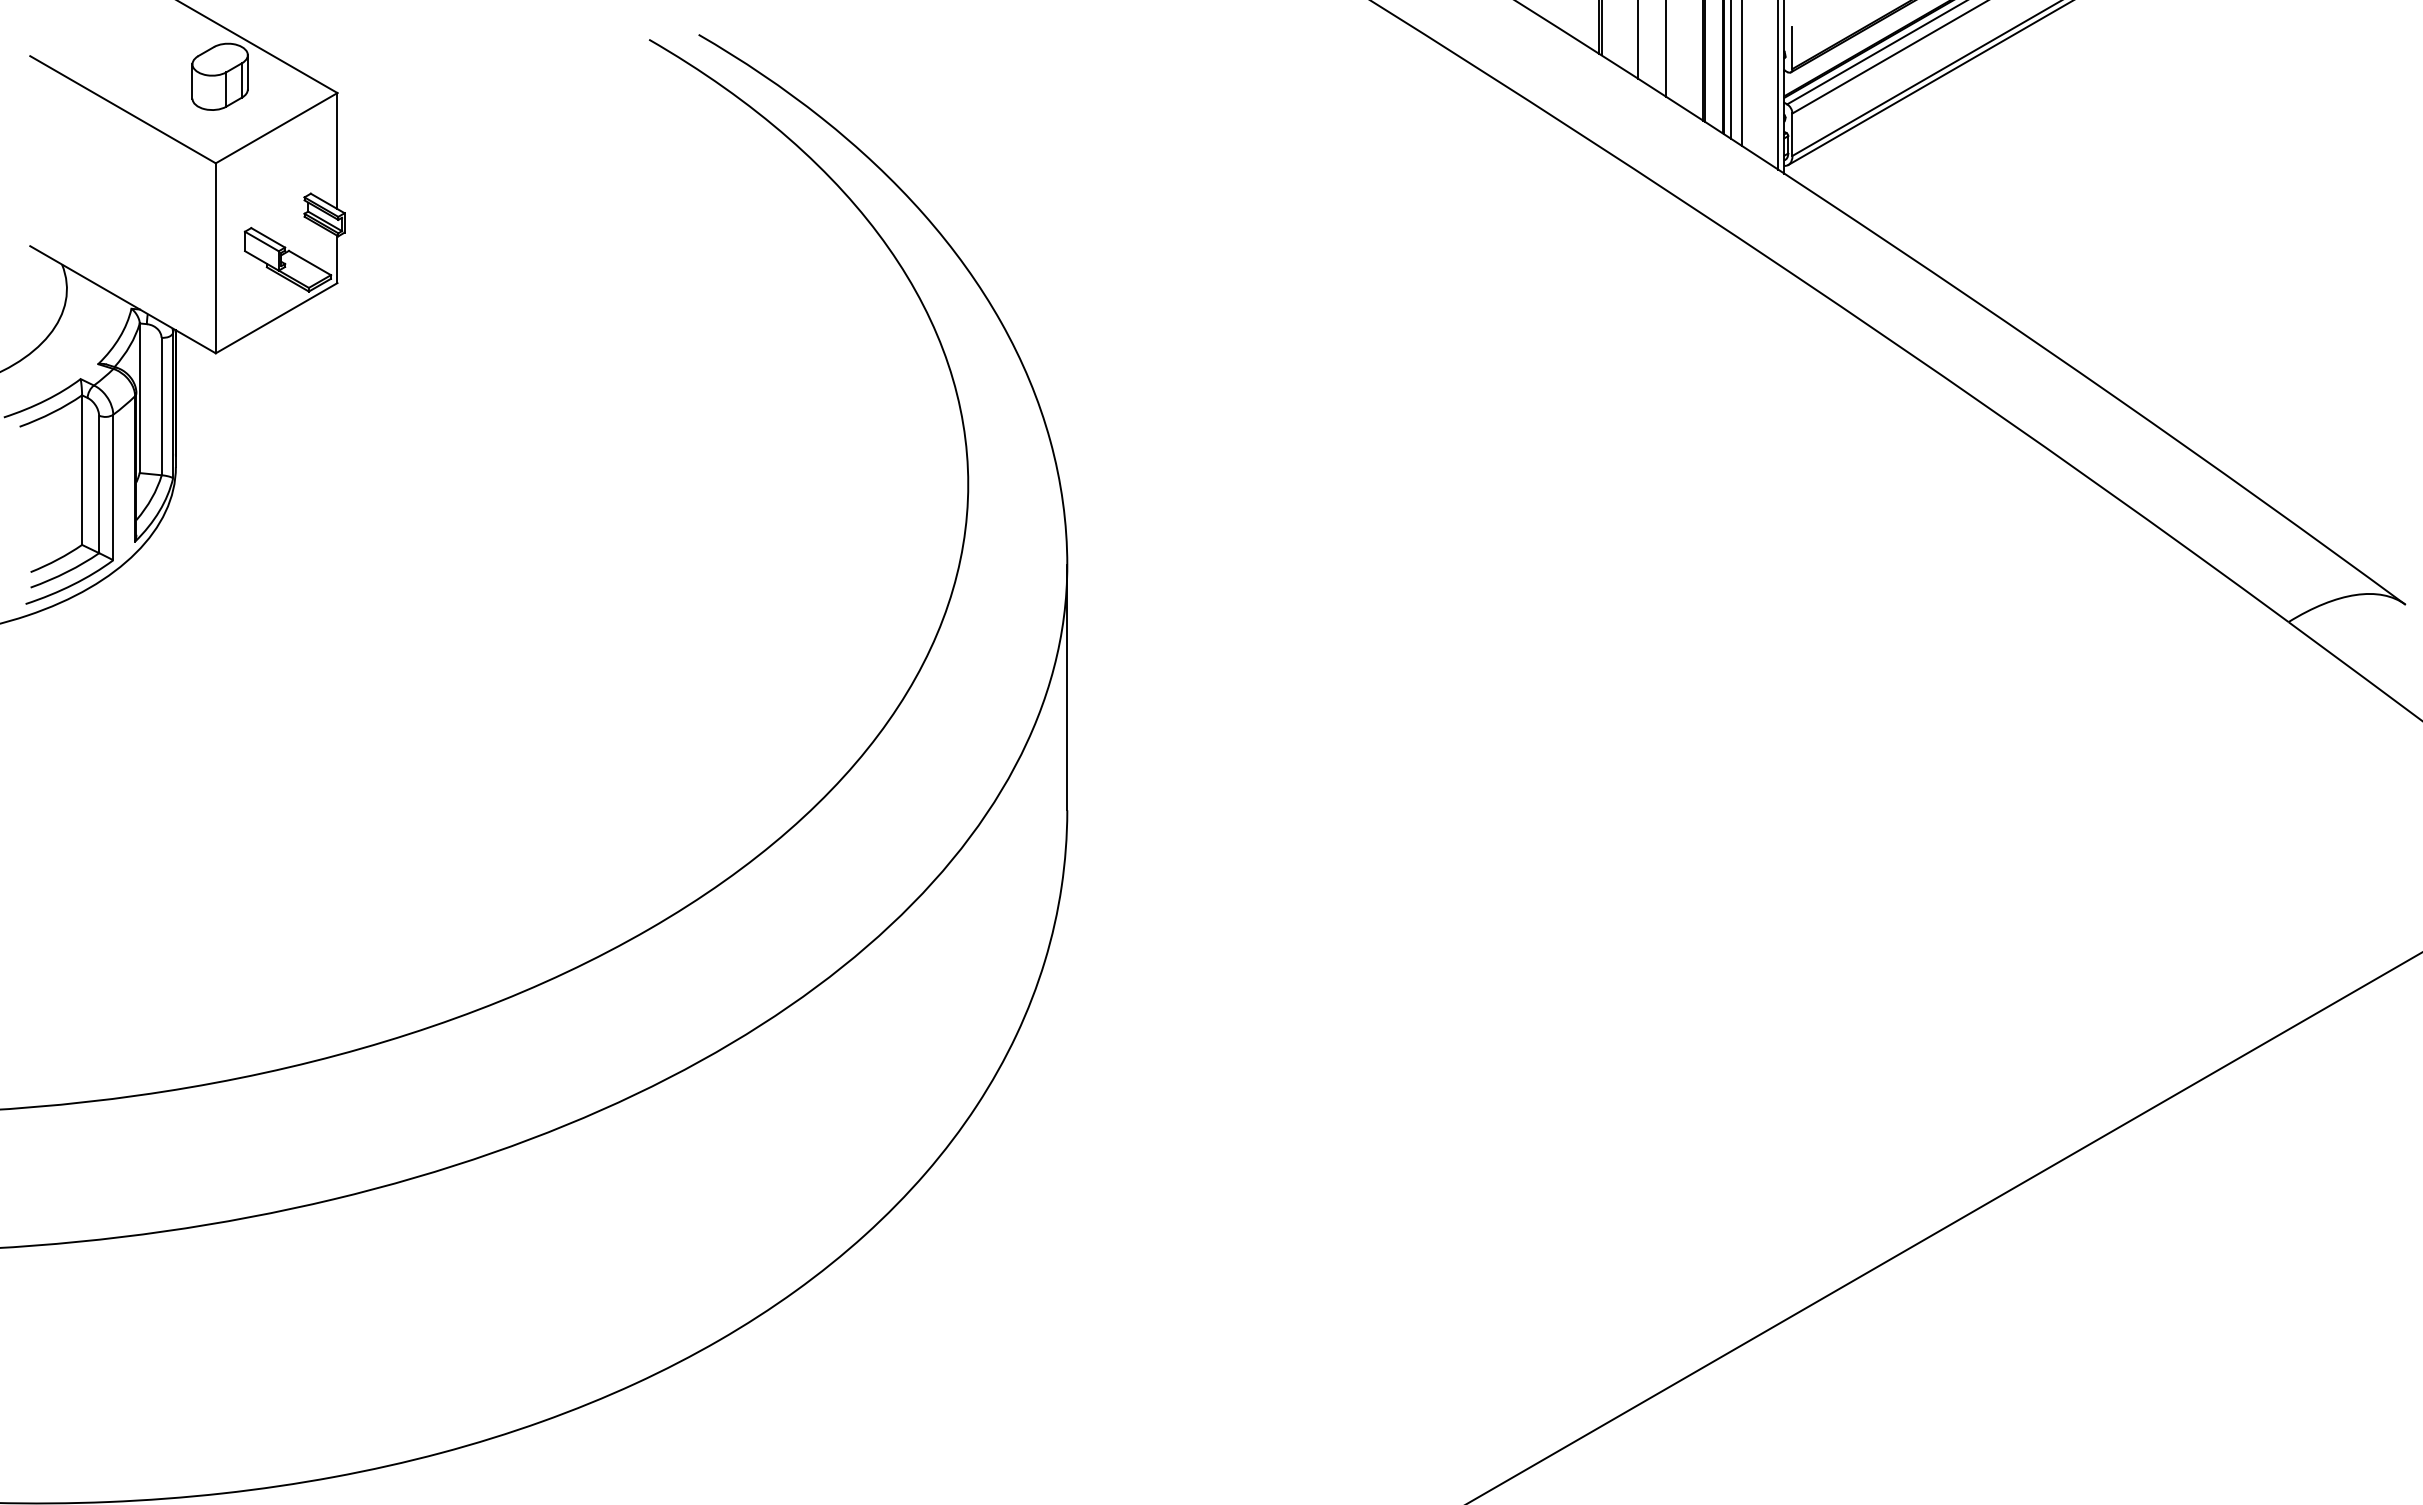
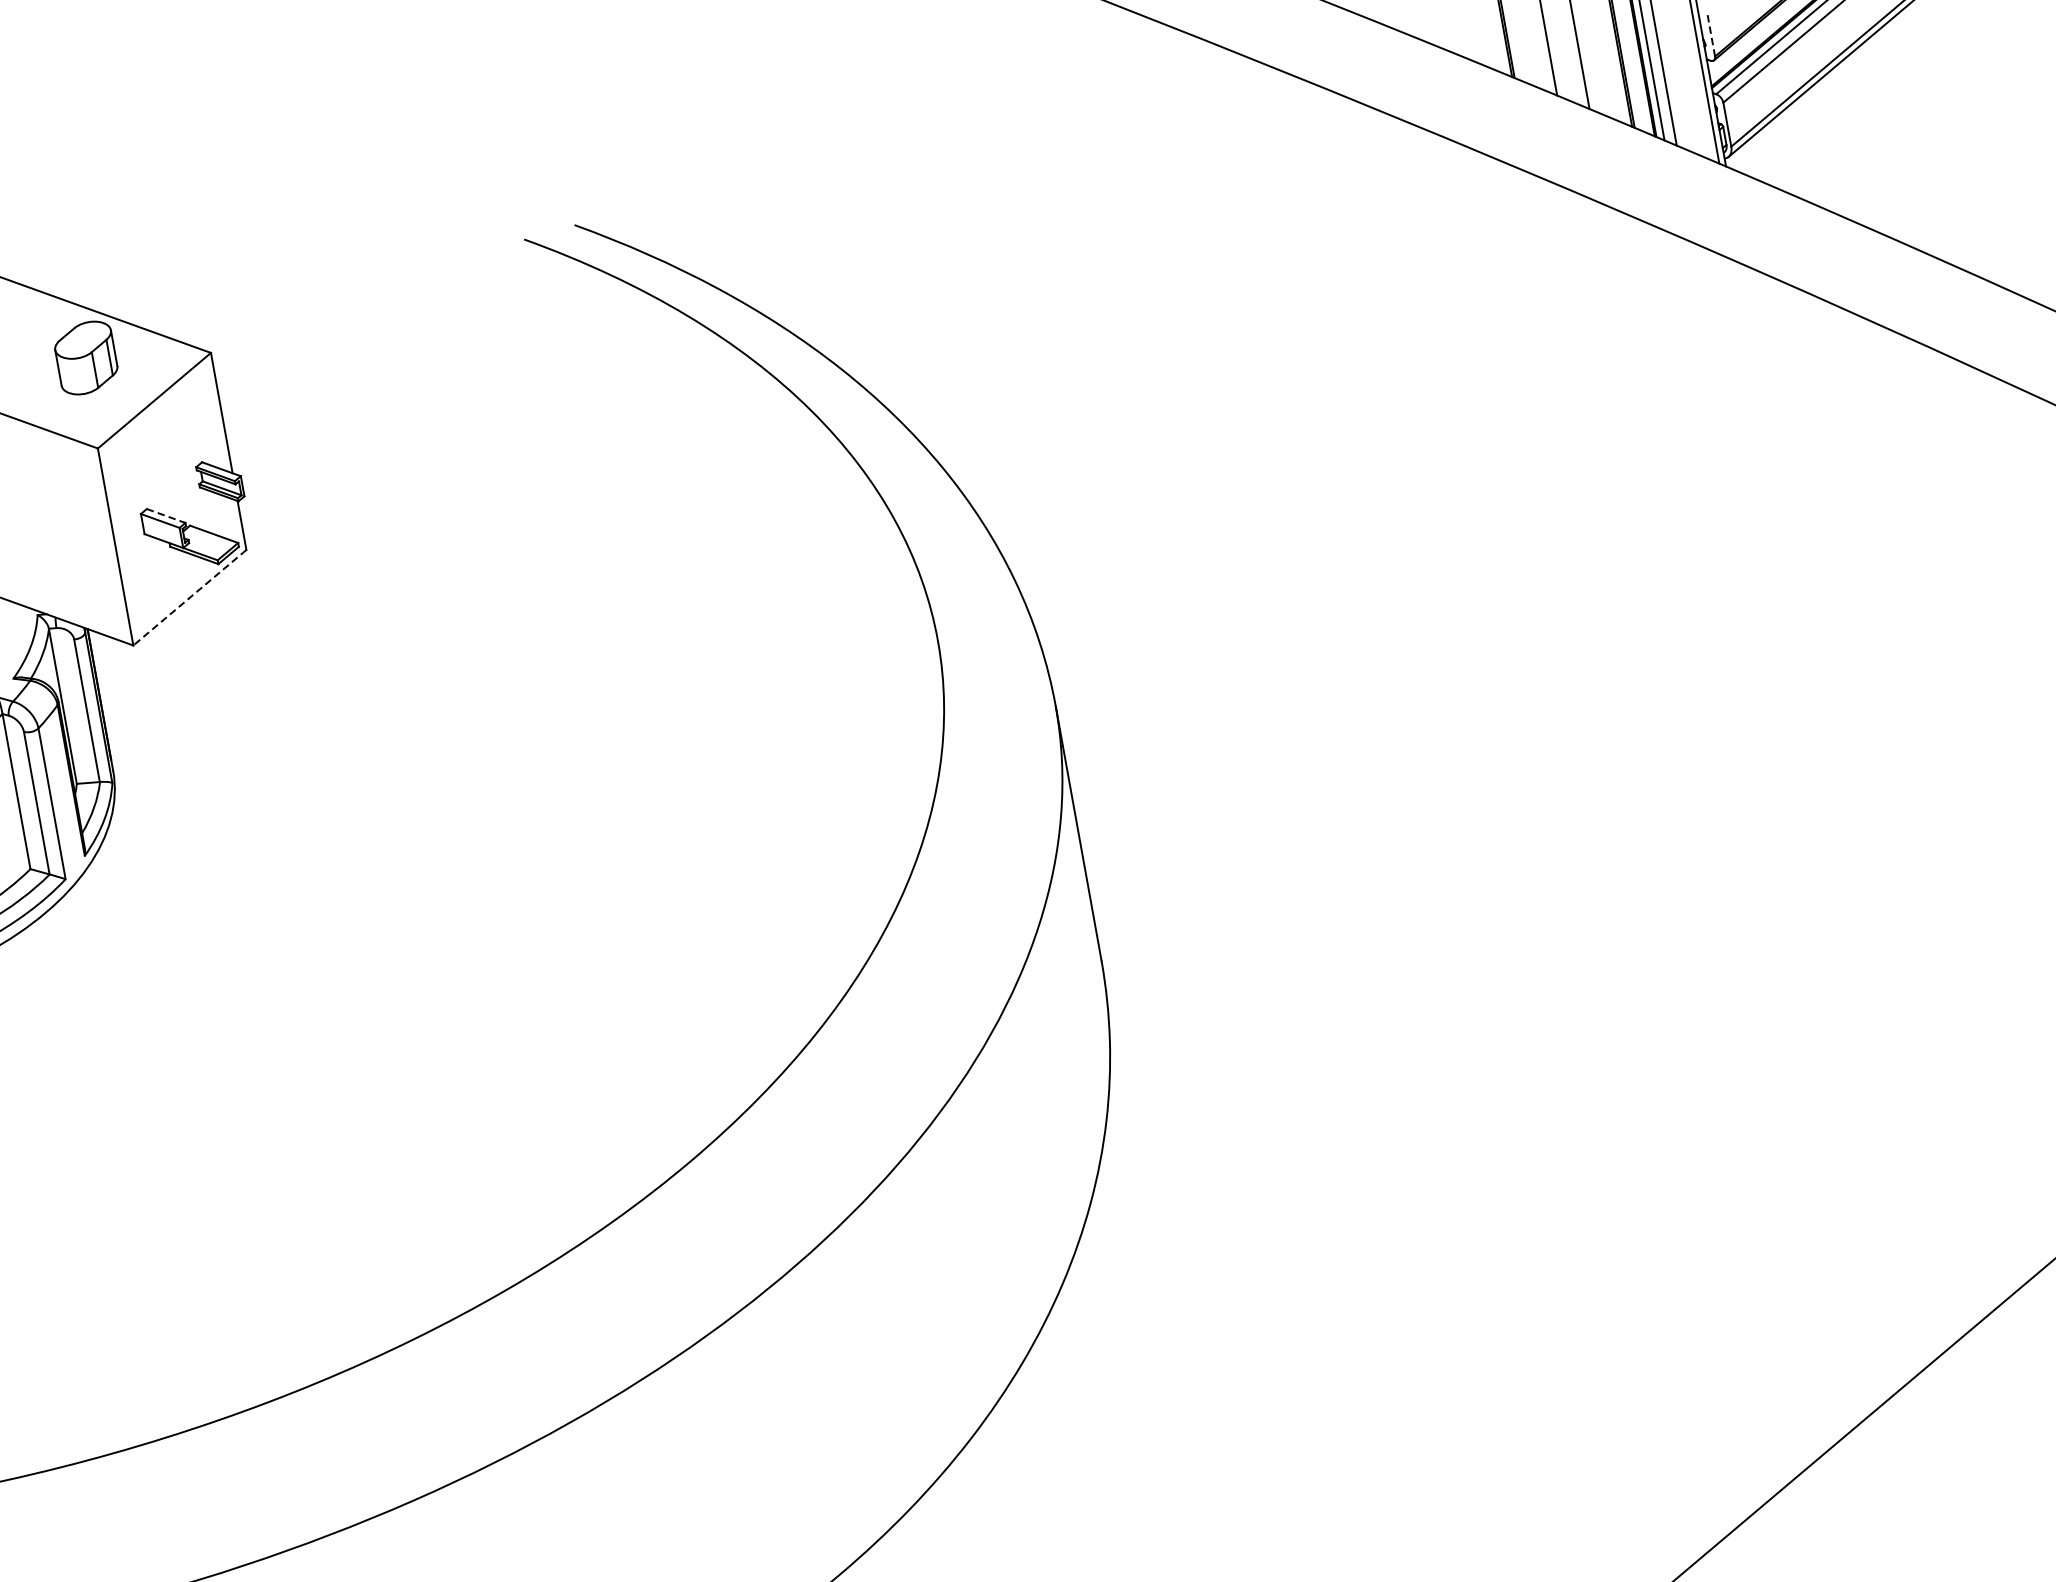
line: (1792, 47) -> (1711, 34), solid -> dashed
line: (268, 237) -> (166, 515), solid -> dashed
line: (276, 318) -> (189, 598), solid -> dashed

